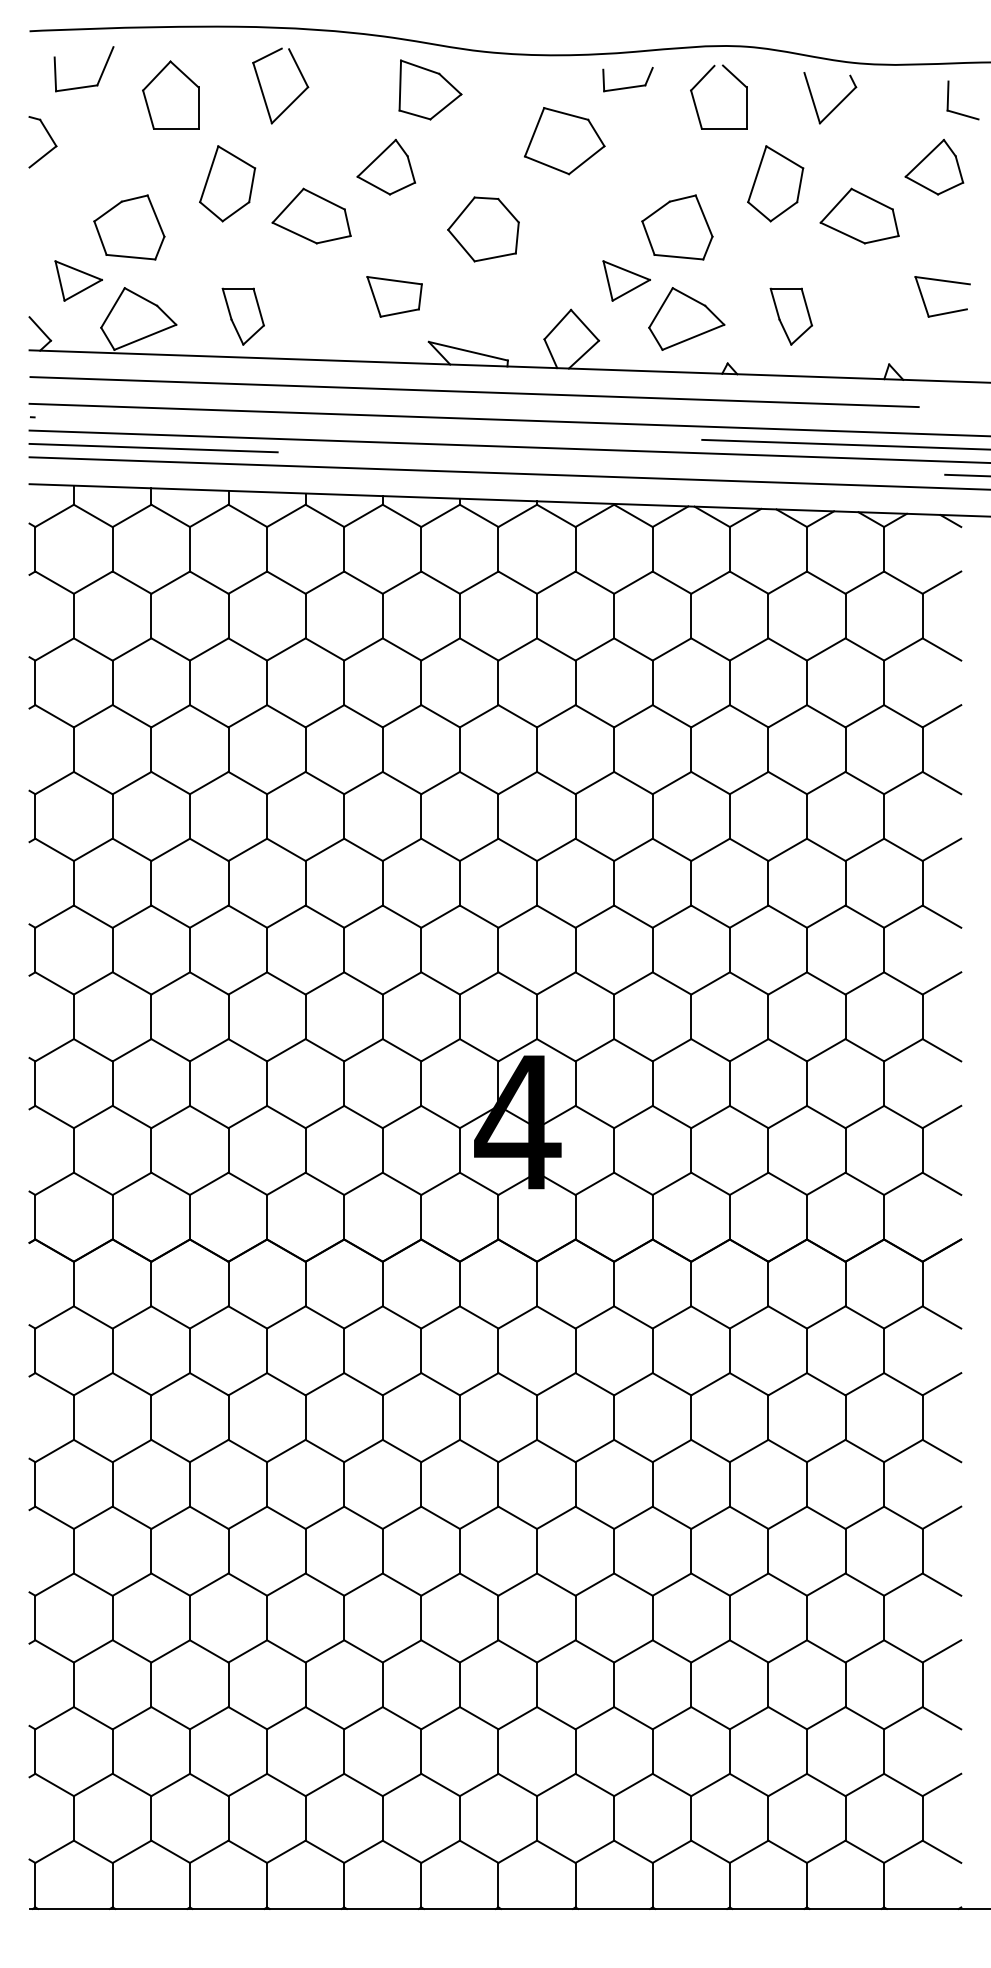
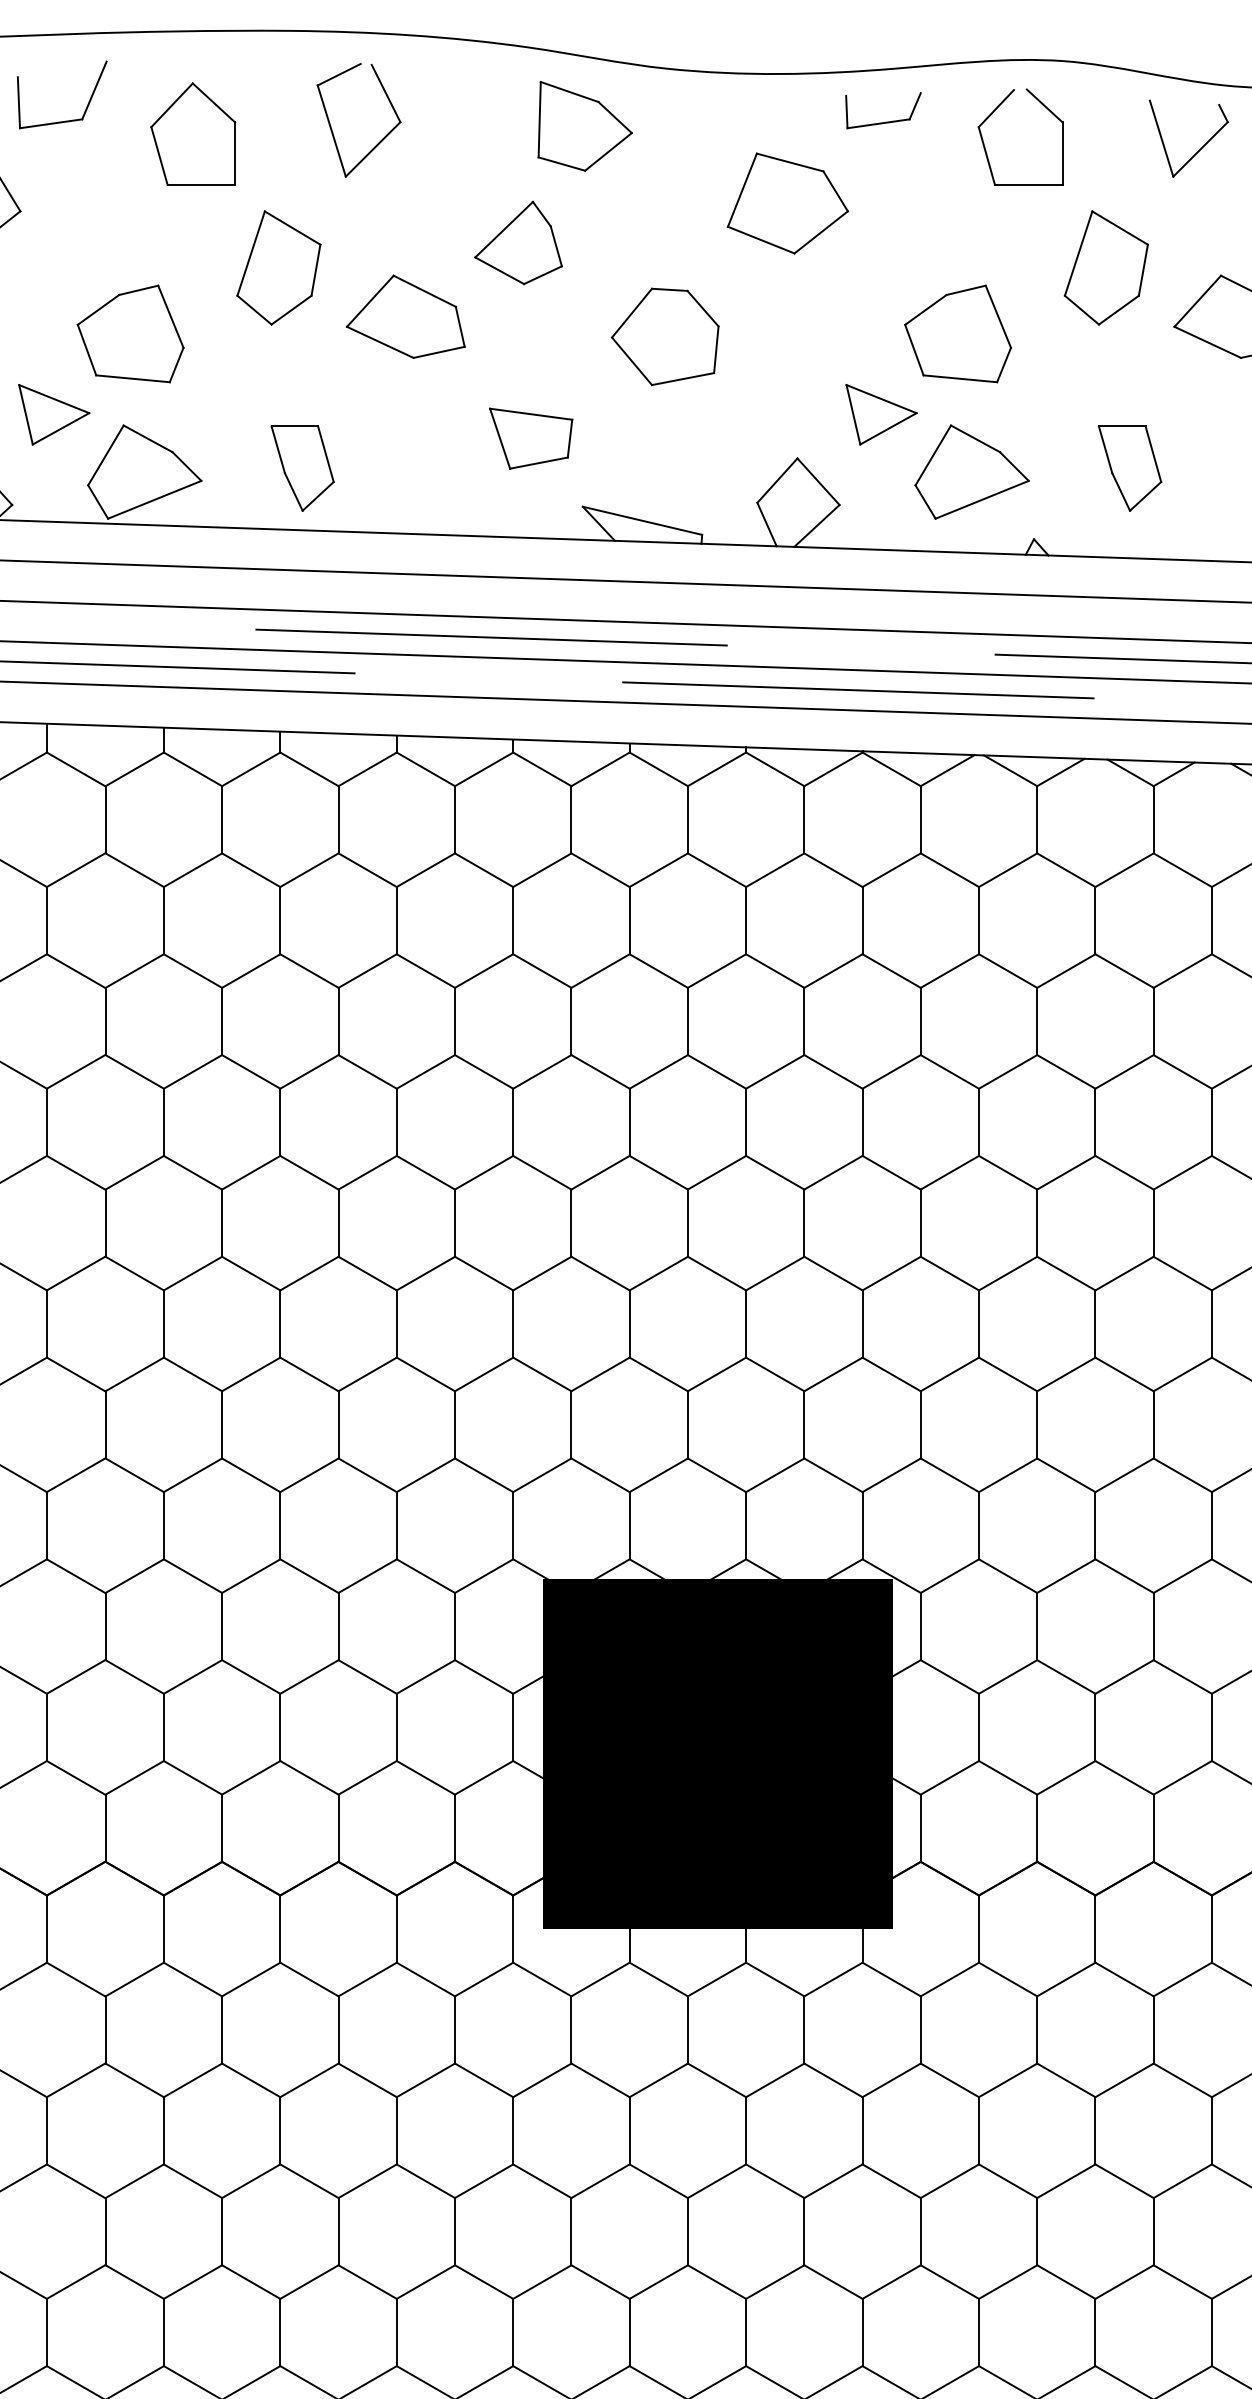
line: (368, 428) -> (491, 637), added
line: (611, 463) -> (858, 690), added
fill: (518, 1167) -> (718, 1753), added

